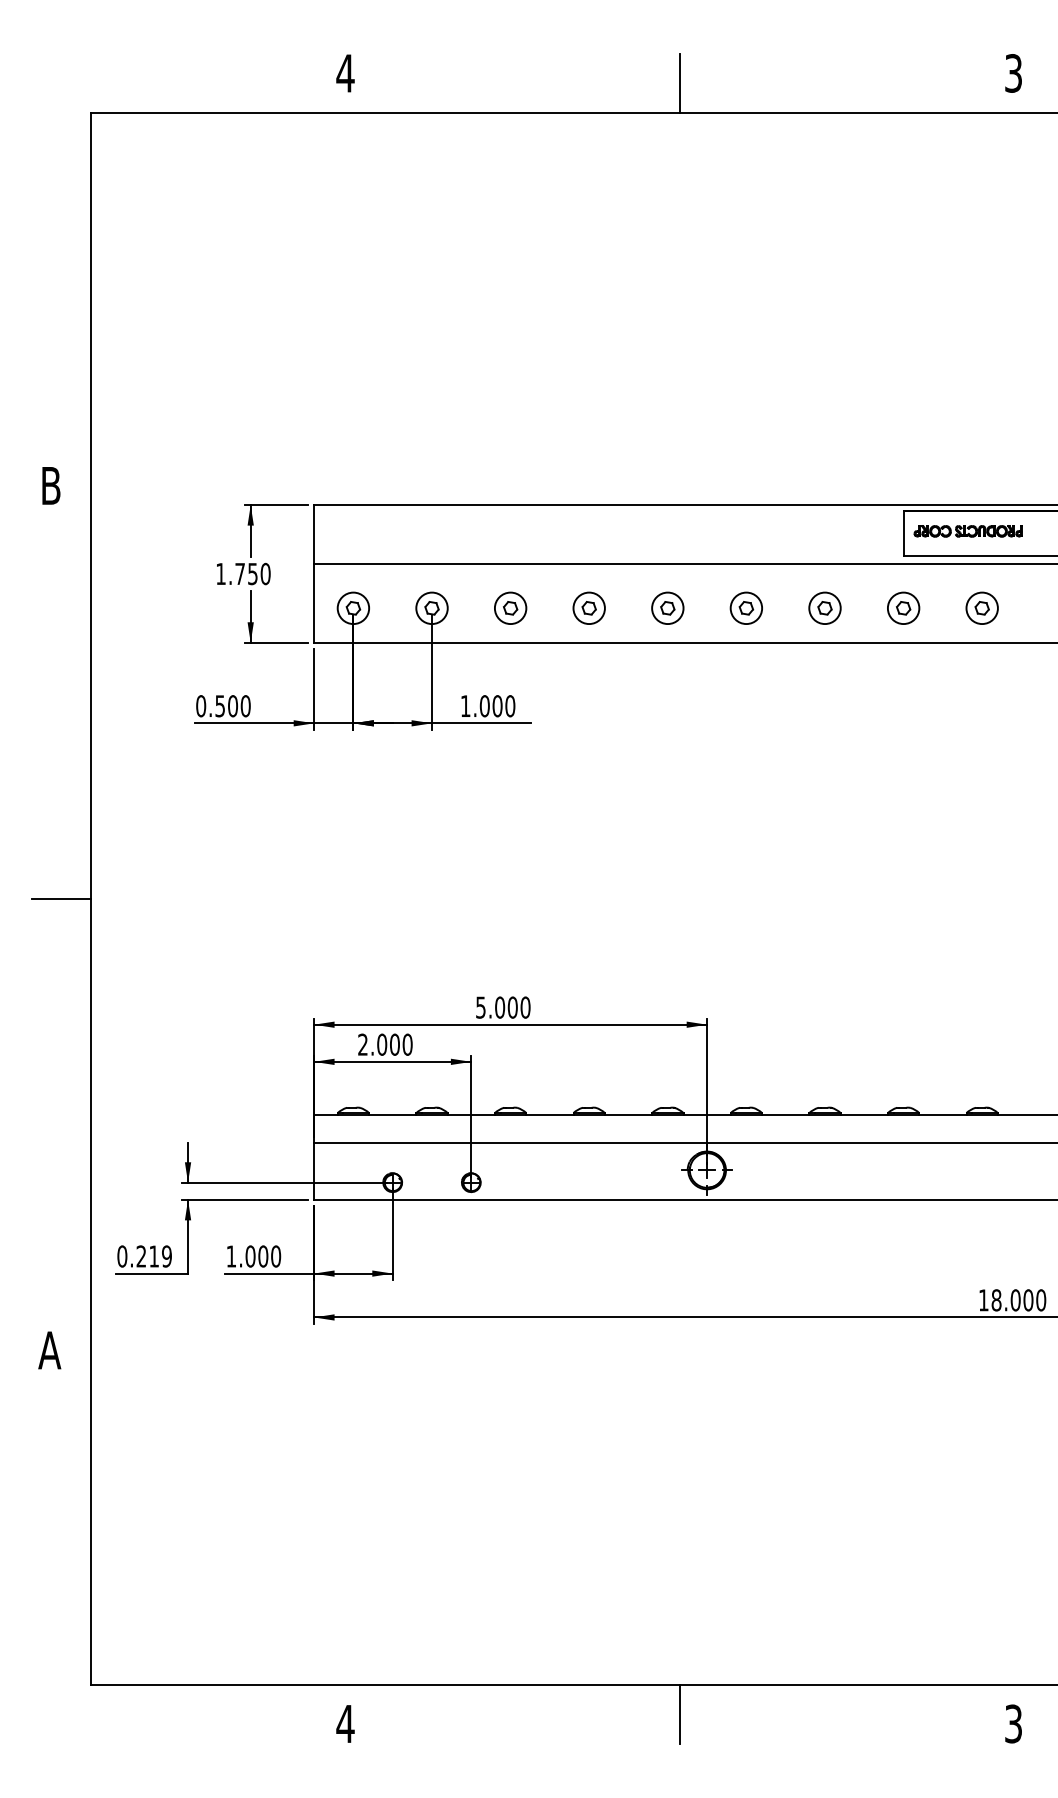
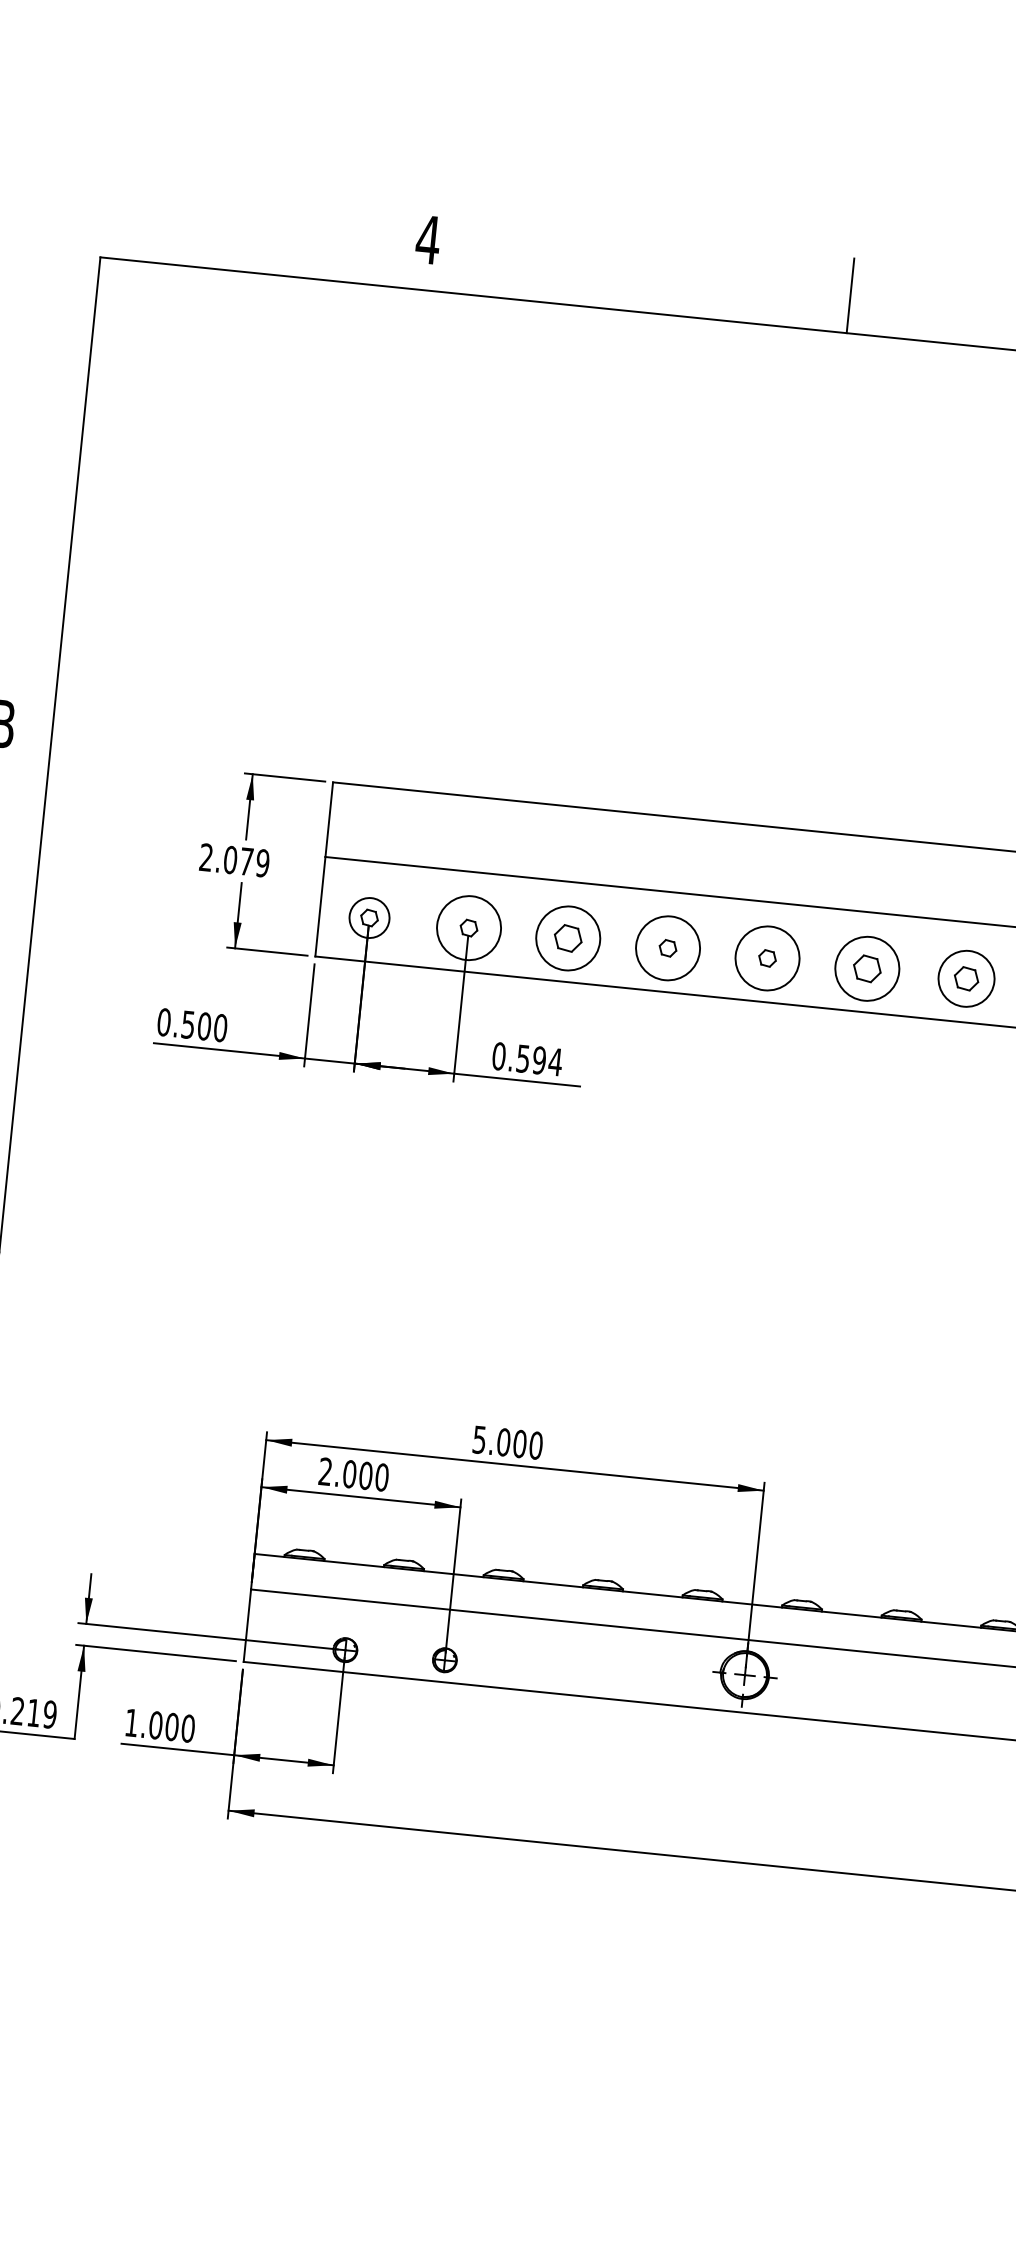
text: (243, 573) -> (234, 859), 1.750 -> 2.079
part: (510, 607) -> (568, 937), size x1.6
part: (745, 607) -> (865, 967), size x1.6
part: (824, 607) -> (966, 977), size x1.4
circle: (431, 608) -> (468, 928), size x1.6
circle: (588, 608) -> (667, 948), size x1.6
circle: (667, 608) -> (767, 958), size x1.6
text: (487, 706) -> (526, 1059), 1.000 -> 0.594

